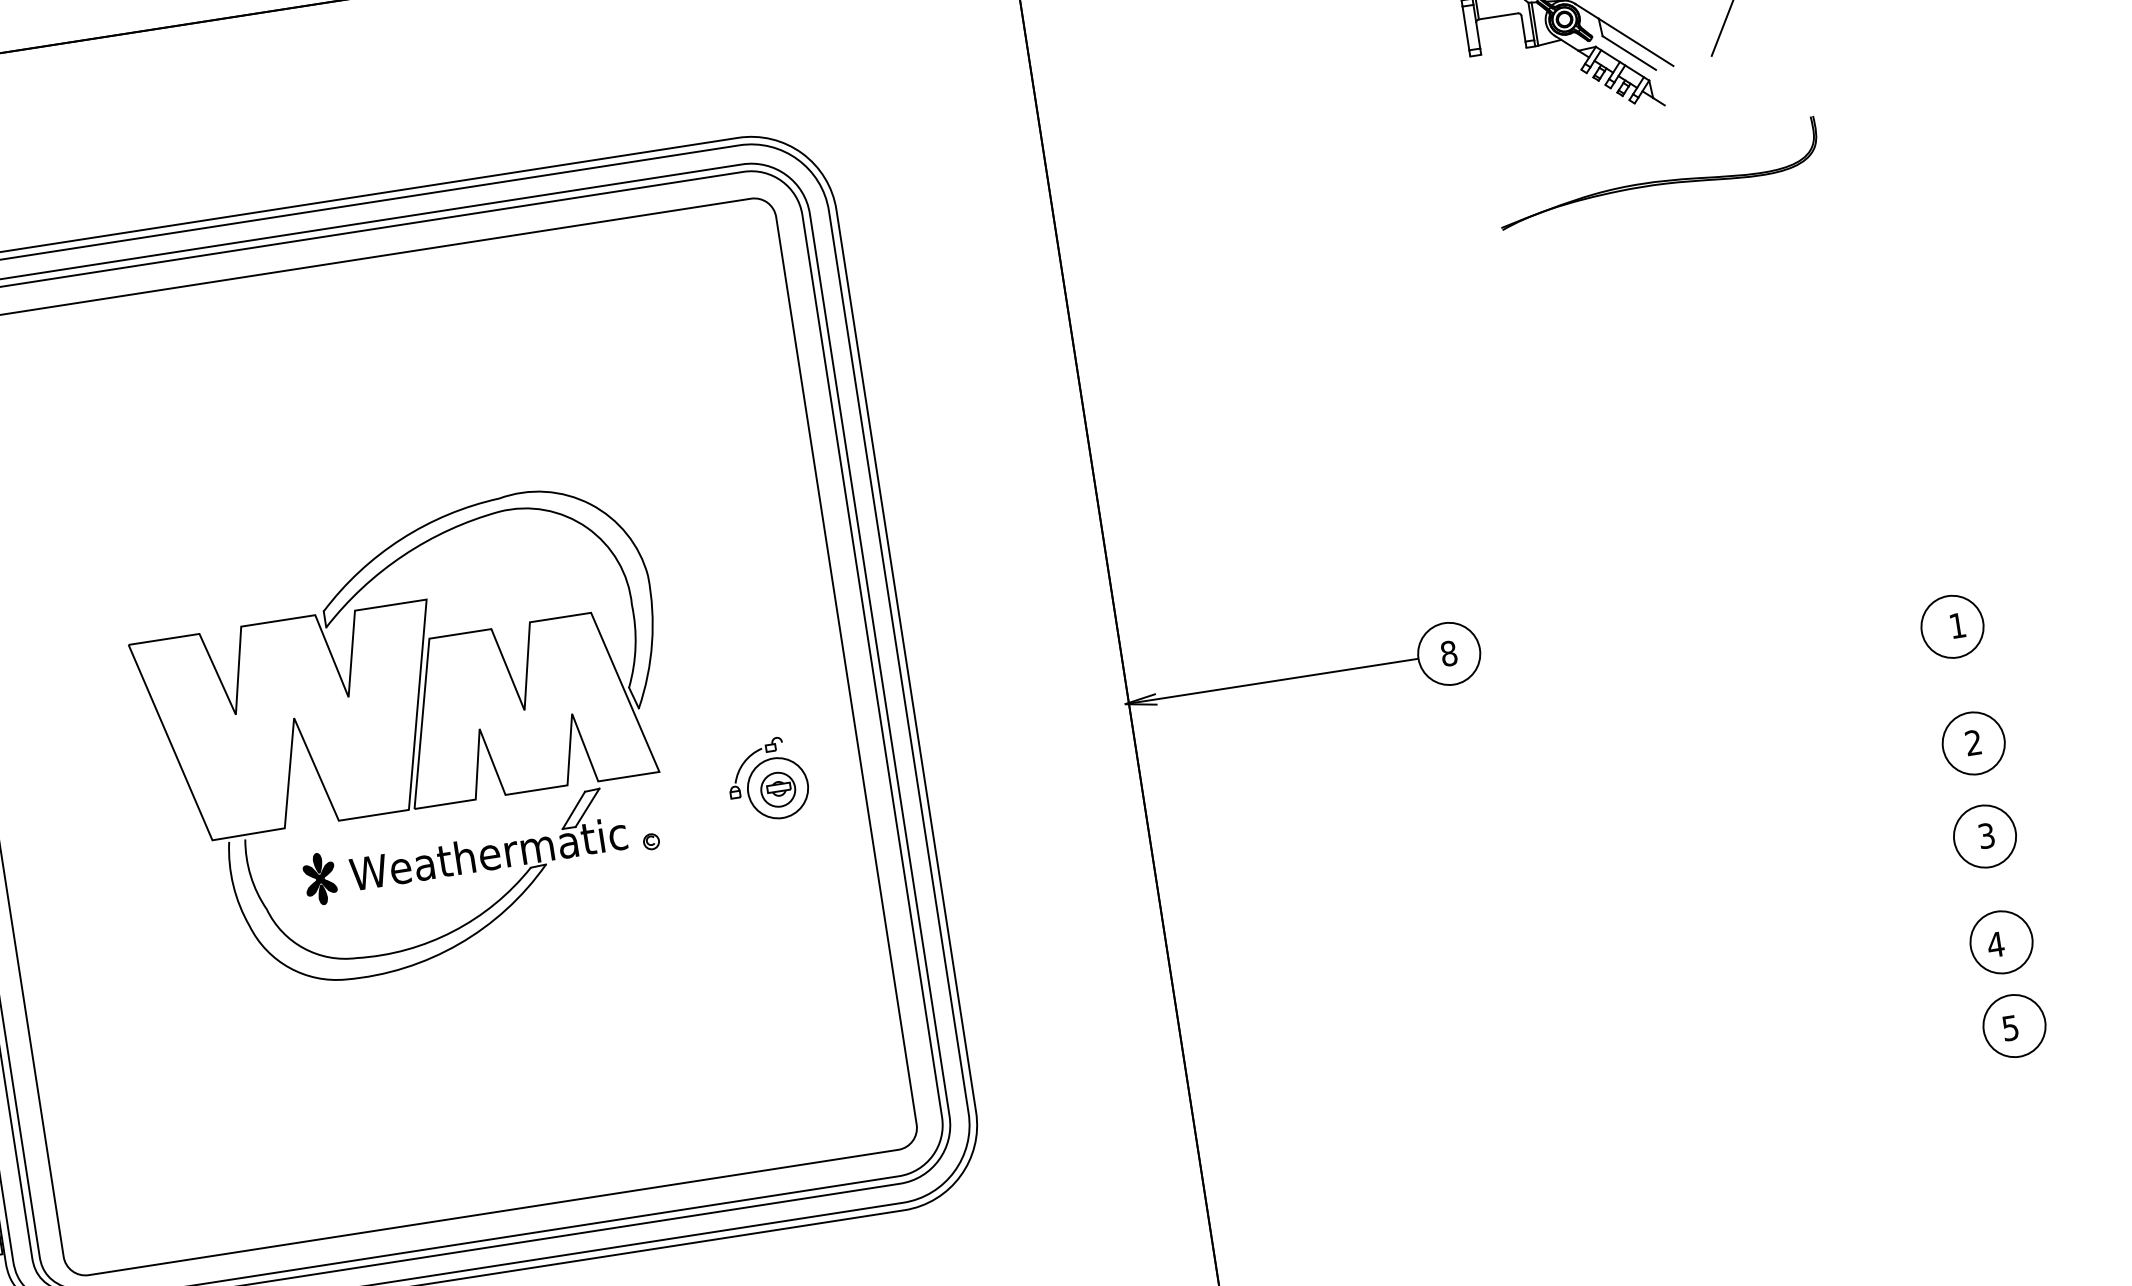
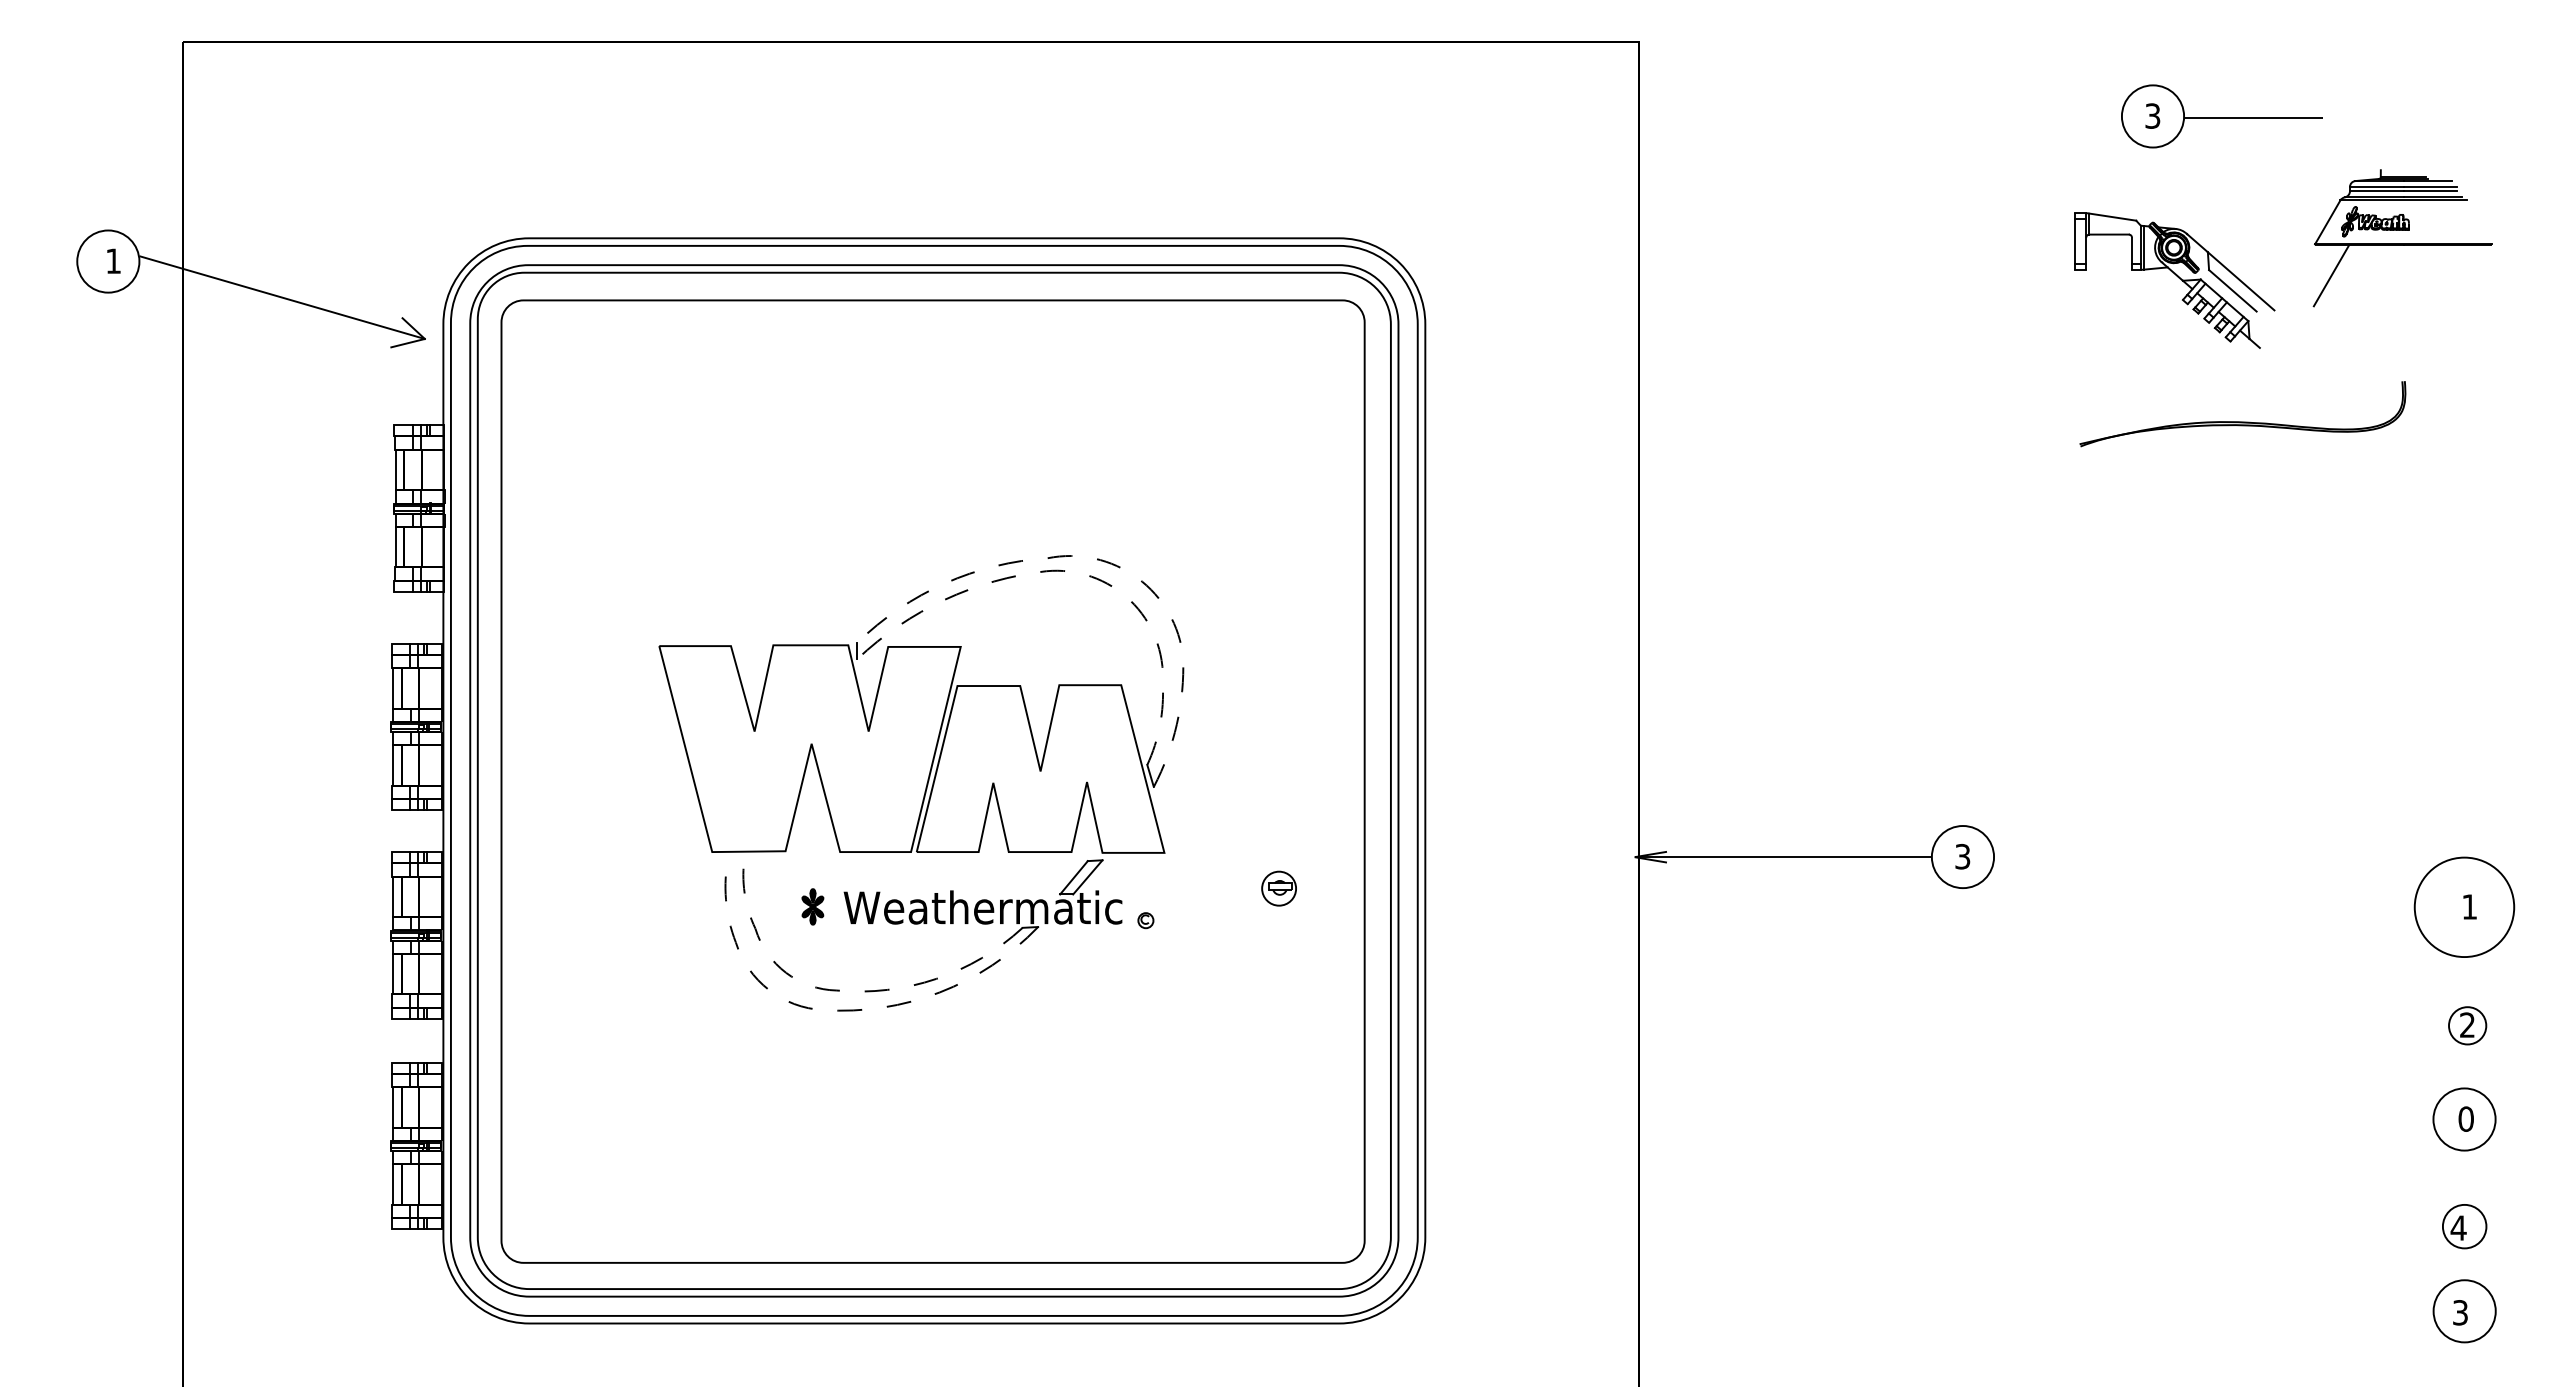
line: (548, 492) -> (1097, 559), solid -> dashed
line: (527, 508) -> (1074, 572), solid -> dashed
circle: (1952, 627) -> (2464, 907), size x1.6
text: (1448, 653) -> (1962, 856), 8 -> 3
circle: (1973, 743) -> (2467, 1025), size x0.6
part: (768, 780) -> (1270, 877), removed
text: (1985, 835) -> (2465, 1118), 3 -> 0
part: (319, 878) -> (812, 906), size x0.7
circle: (2001, 942) -> (2464, 1226), size x0.7
line: (358, 957) -> (838, 990), solid -> dashed
line: (352, 978) -> (829, 1010), solid -> dashed
text: (2010, 1027) -> (2460, 1312), 5 -> 3

